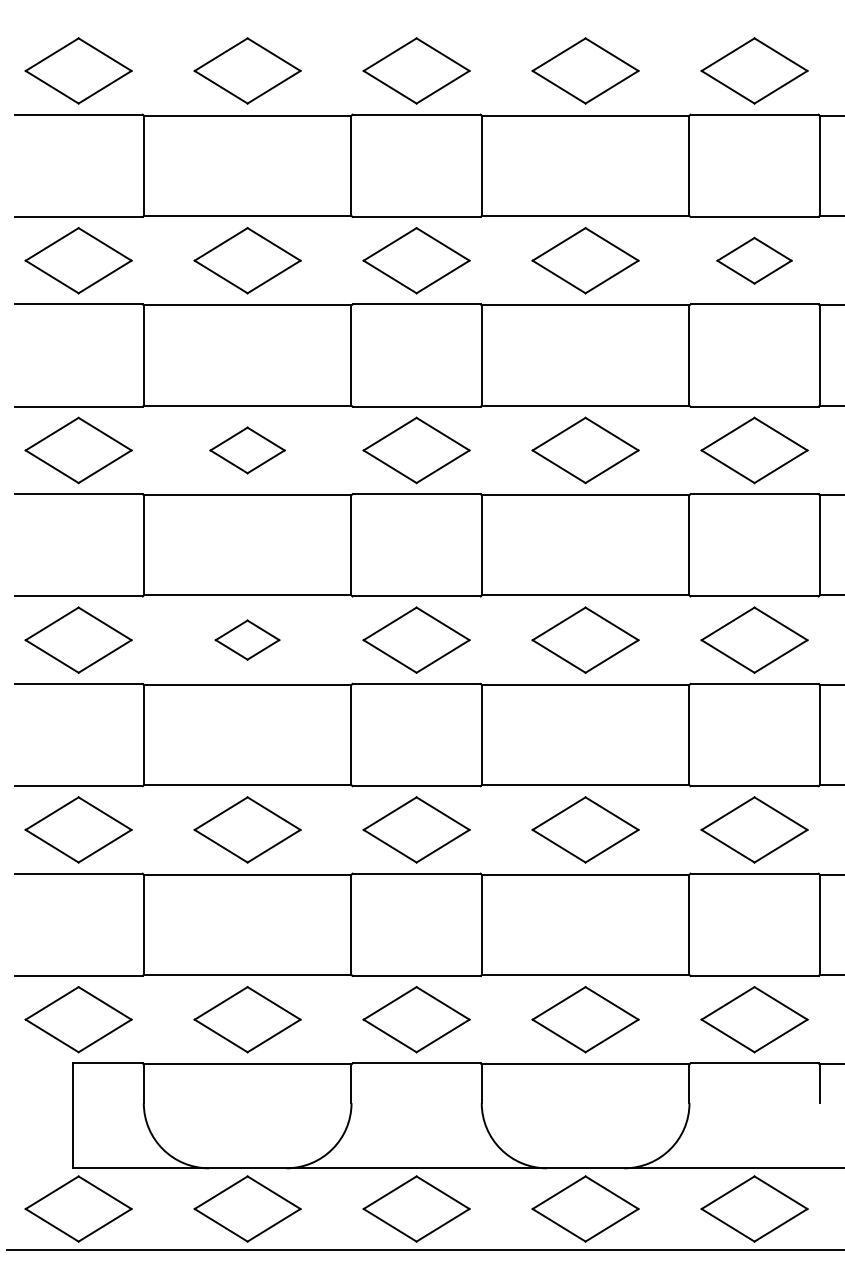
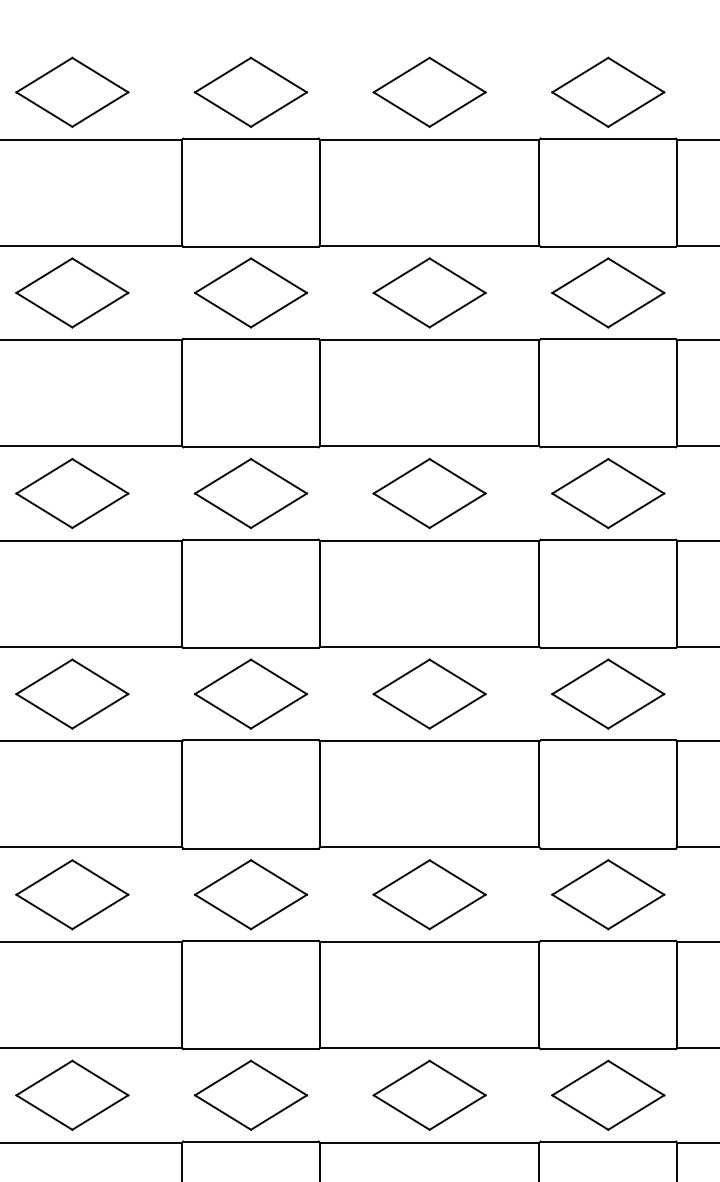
part: (754, 260) -> (608, 292), size x1.43
part: (247, 450) -> (72, 493), size x1.43
part: (247, 639) -> (72, 693), size x1.67

